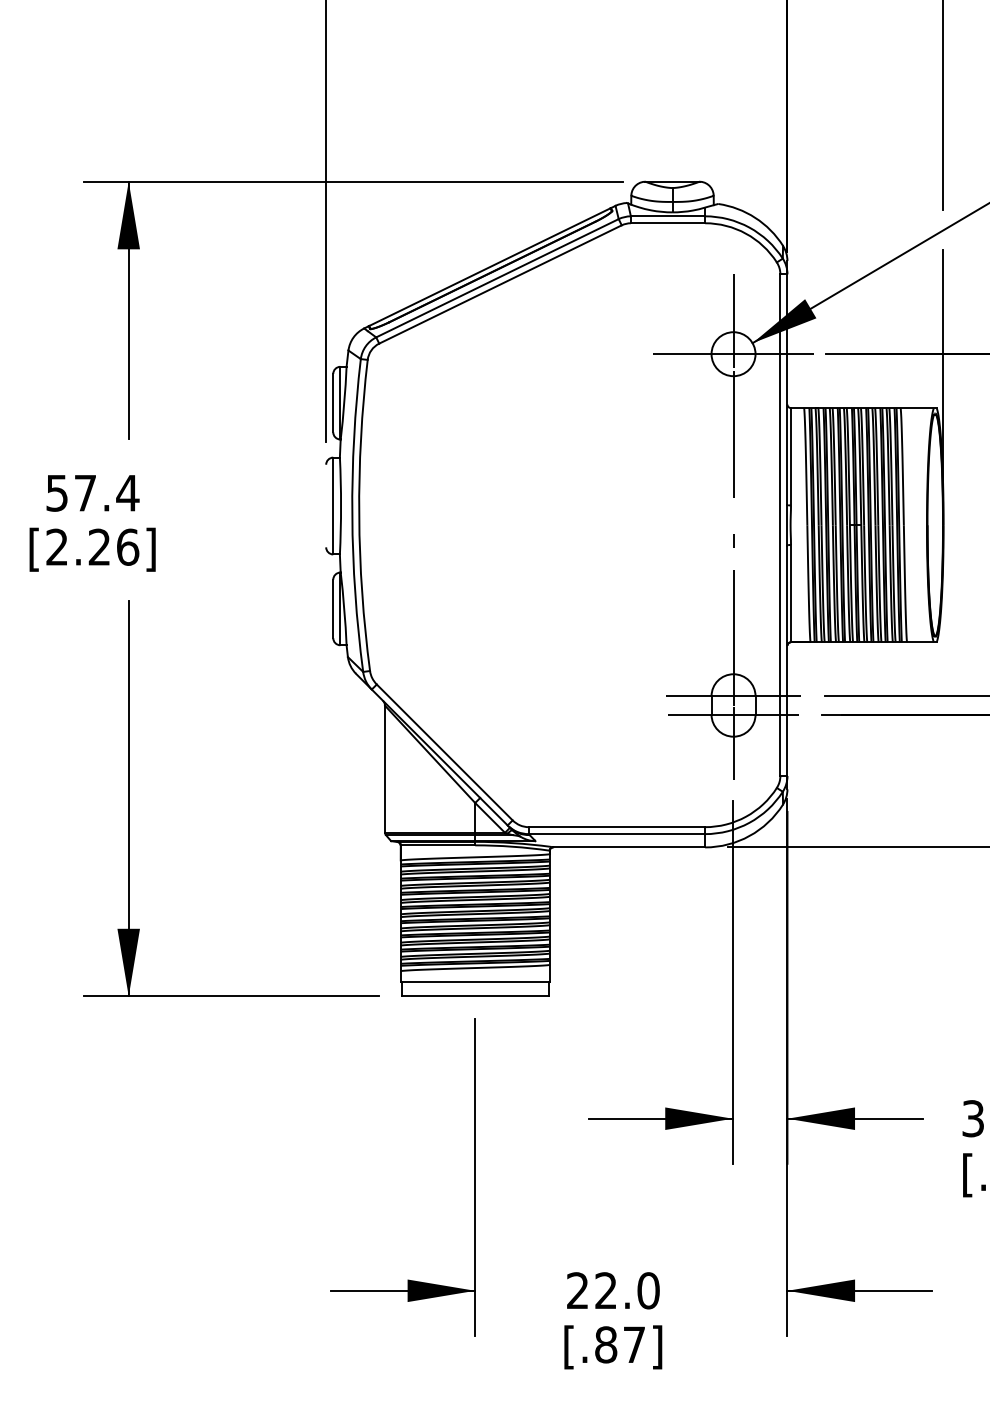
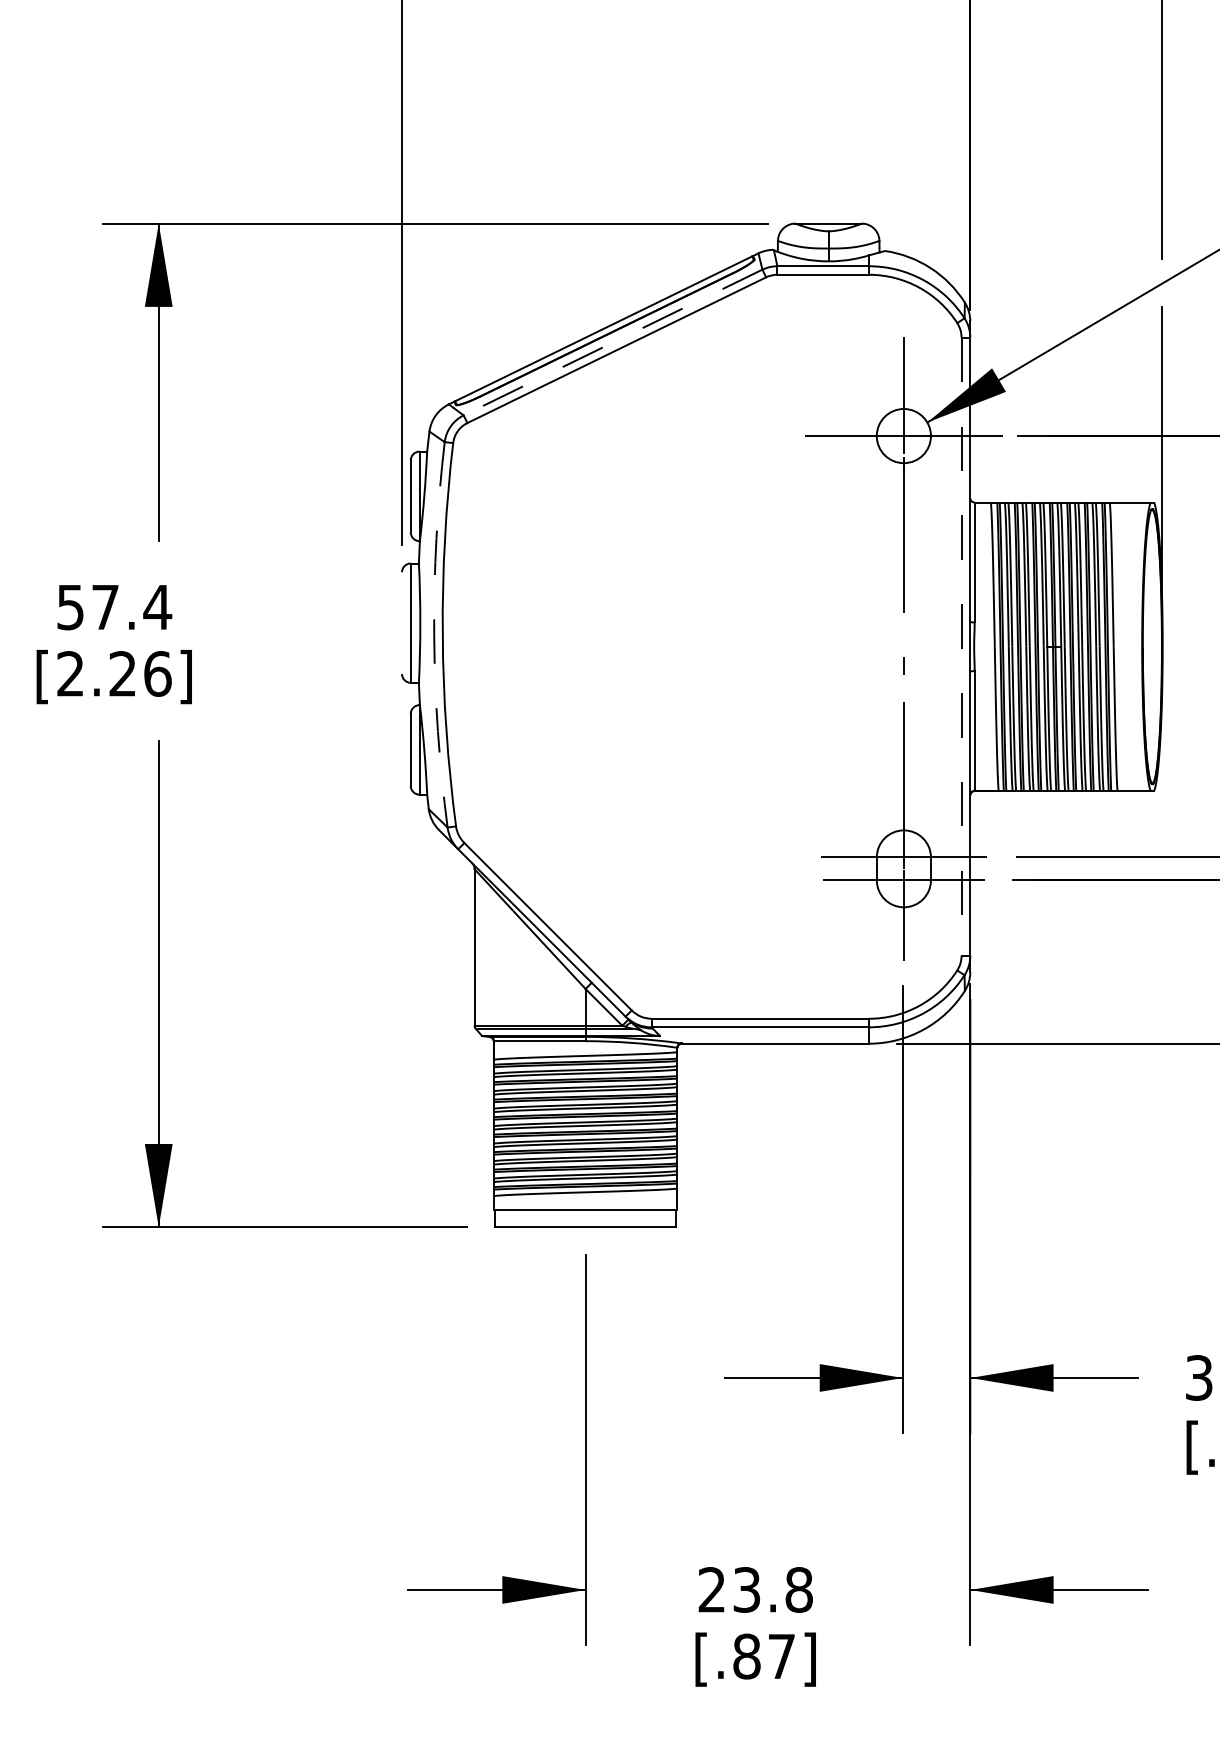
line: (497, 278) -> (612, 342), solid -> dashed
arc: (352, 515) -> (434, 634), solid -> dashed
line: (780, 524) -> (961, 646), solid -> dashed
text: (627, 1290) -> (773, 1589), 22.0 -> 23.8

